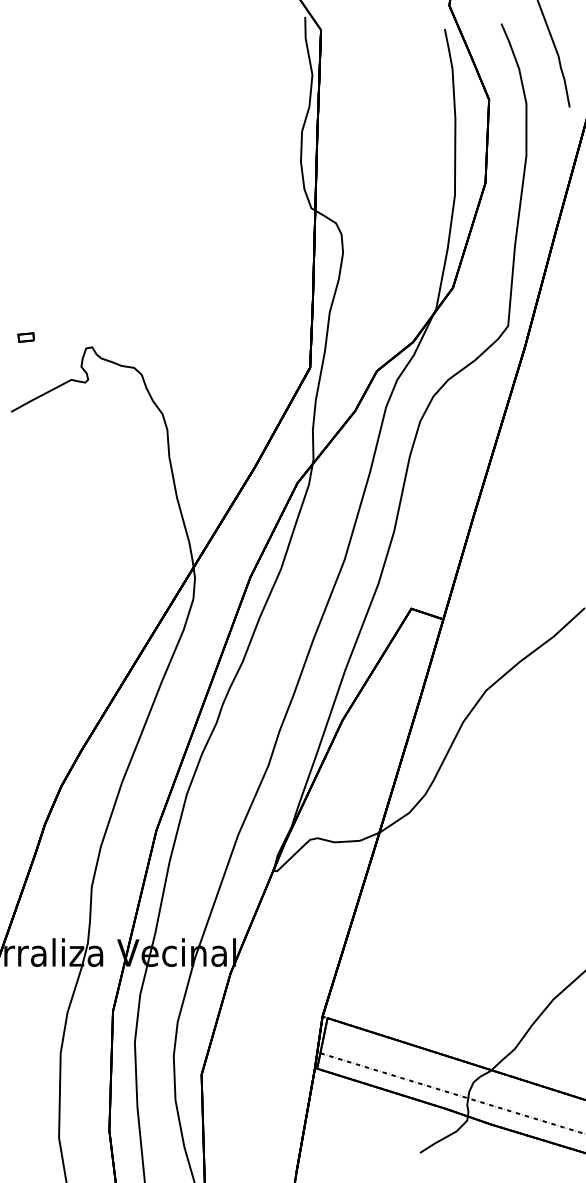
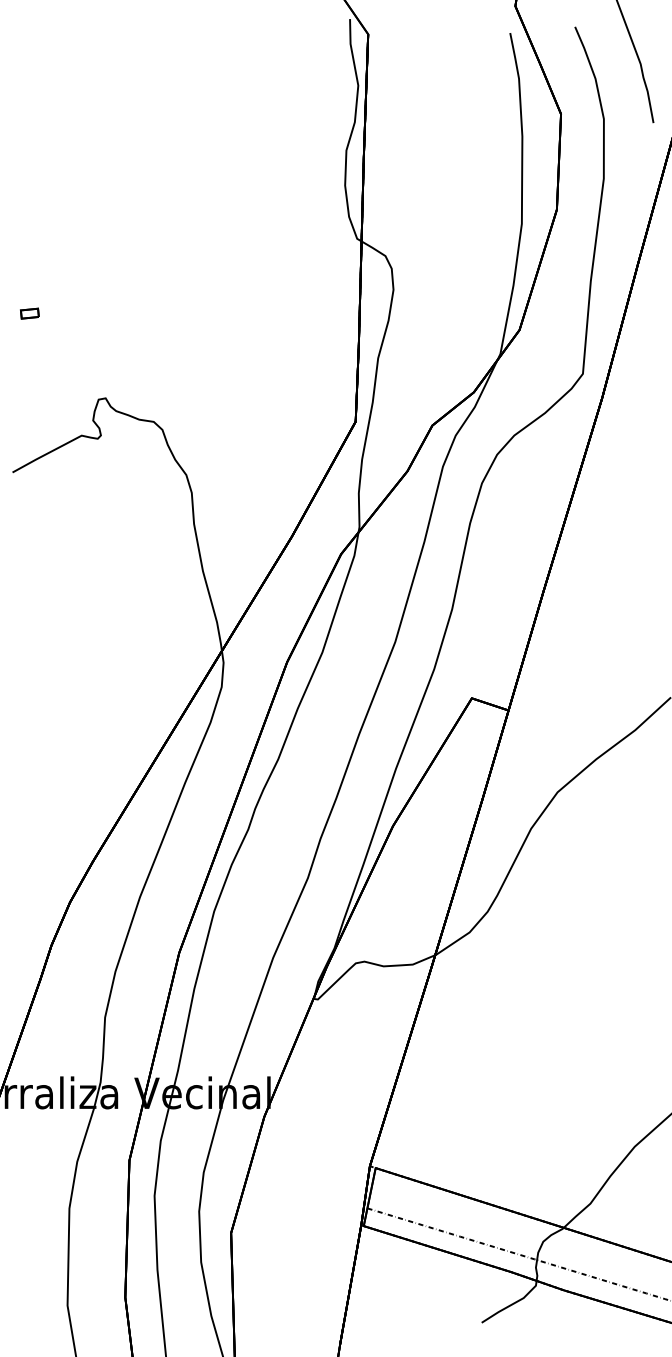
part: (25, 337) -> (29, 313), moved

